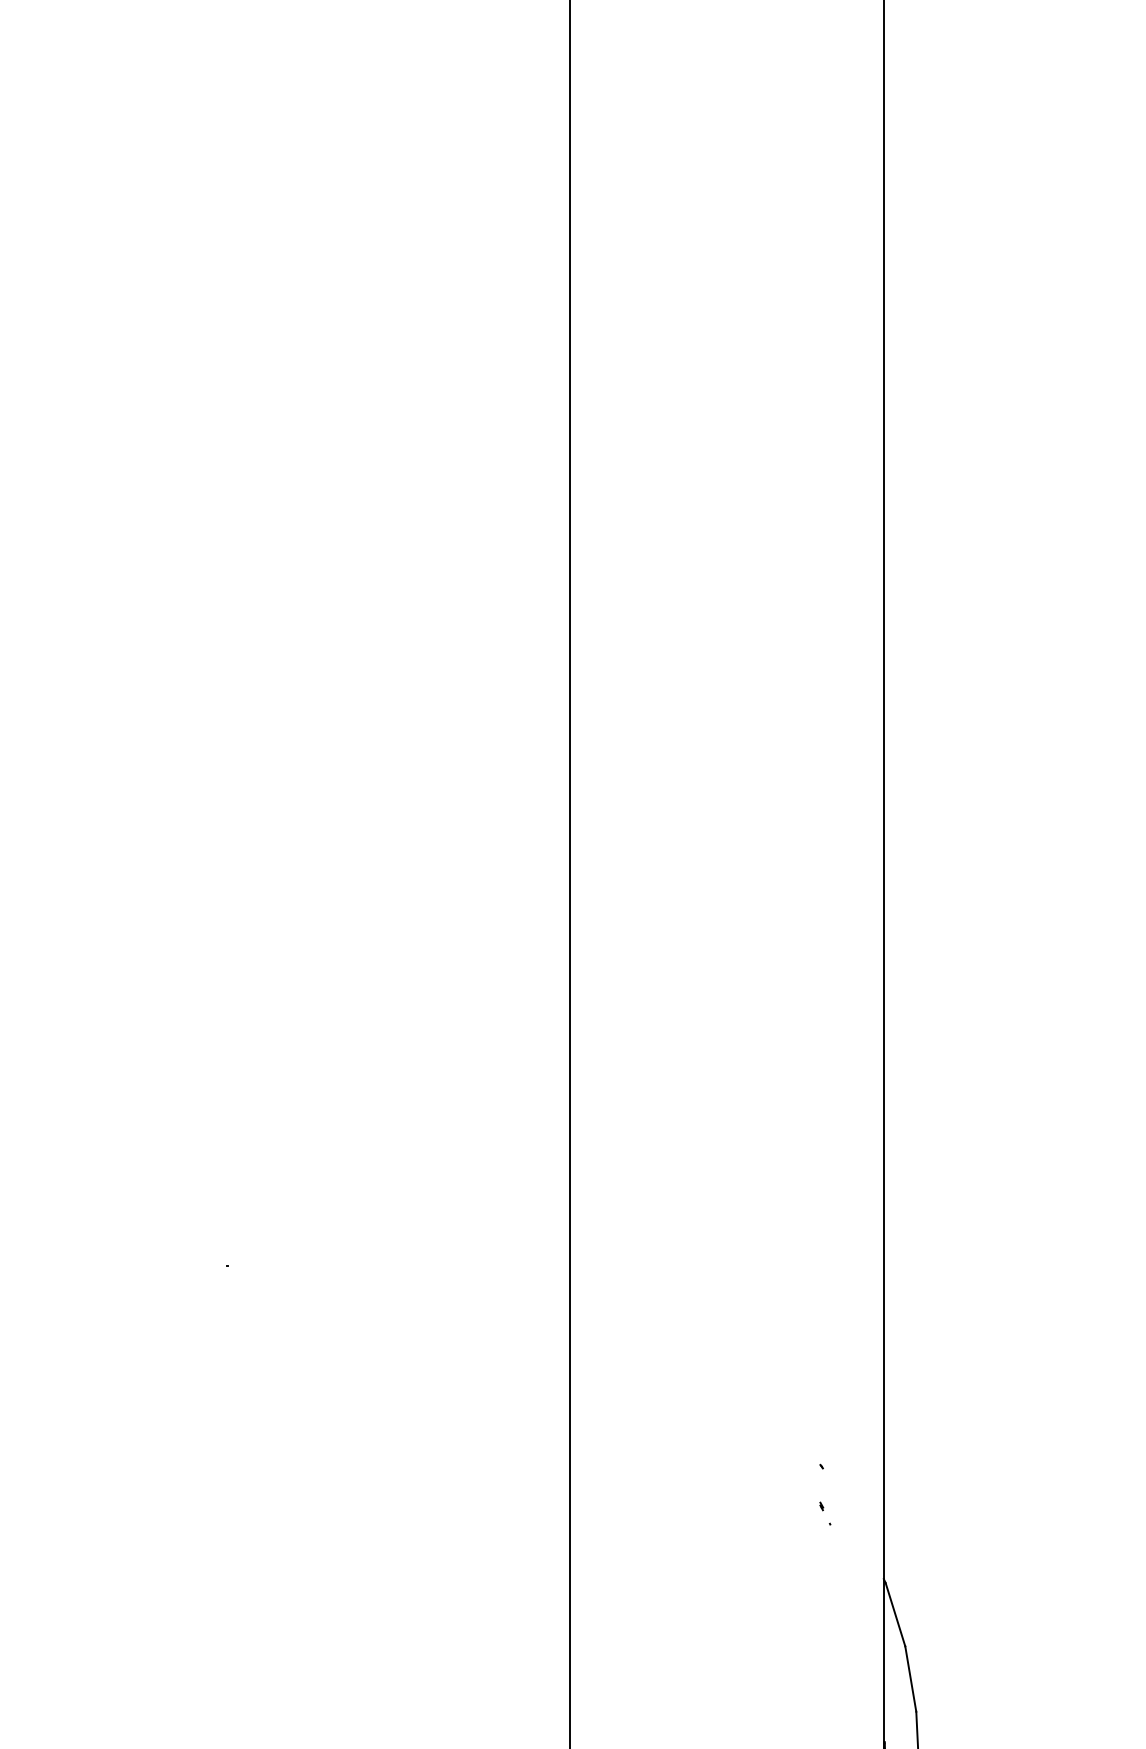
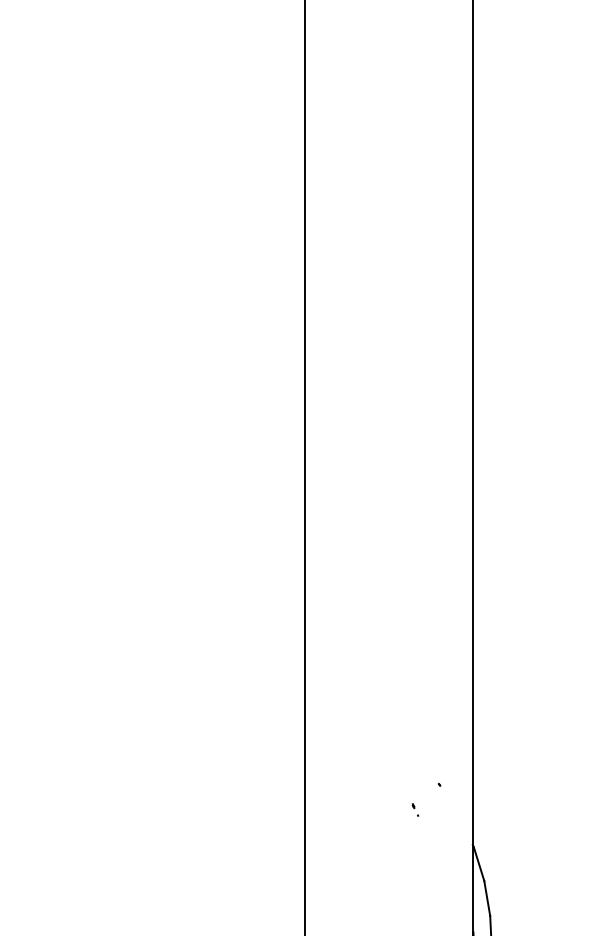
part: (825, 1512) -> (415, 809), moved

